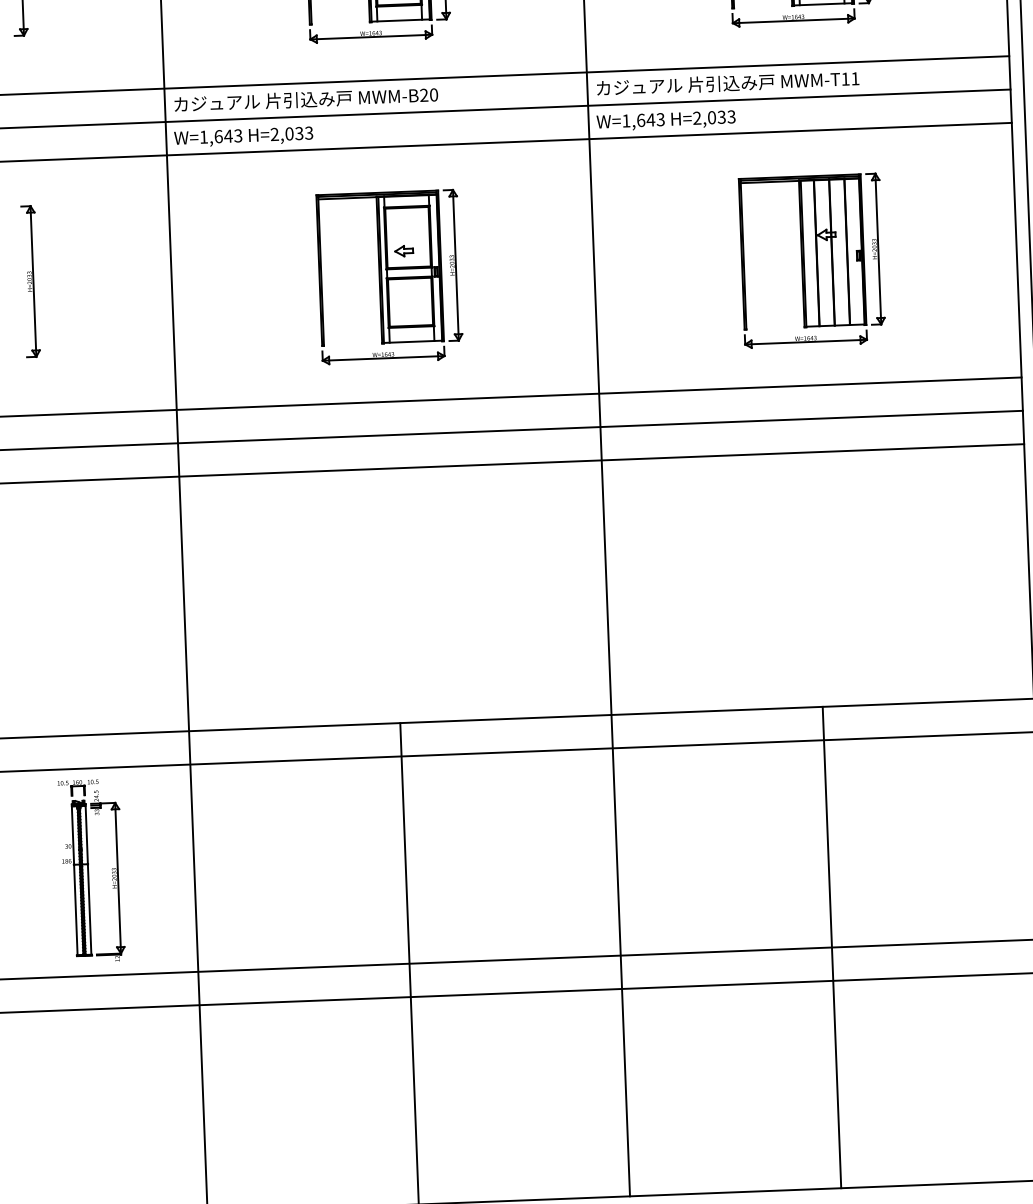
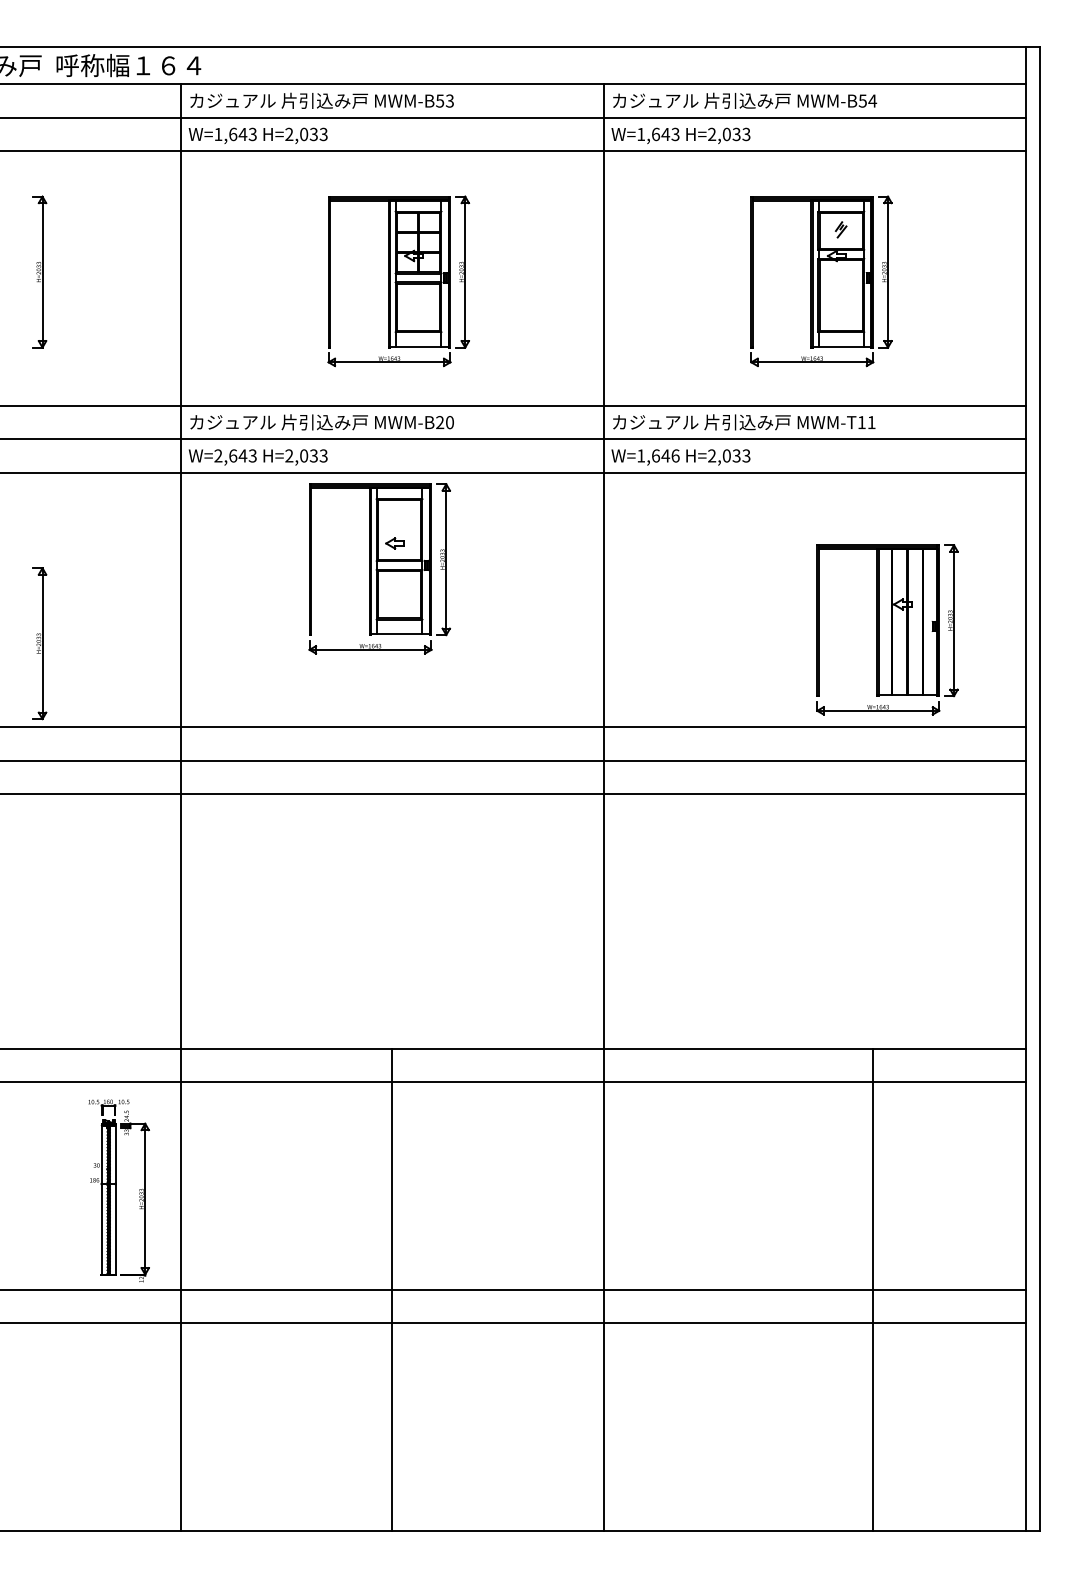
text: (660, 119) -> (675, 455), W=1,643 -> W=1,646
text: (203, 136) -> (218, 455), W=1,643 -> W=2,643
part: (812, 260) -> (887, 629), moved
part: (389, 276) -> (379, 568), moved
part: (30, 281) -> (39, 643), moved
part: (91, 870) -> (118, 1190), moved
line: (831, 947) -> (872, 1289), moved

